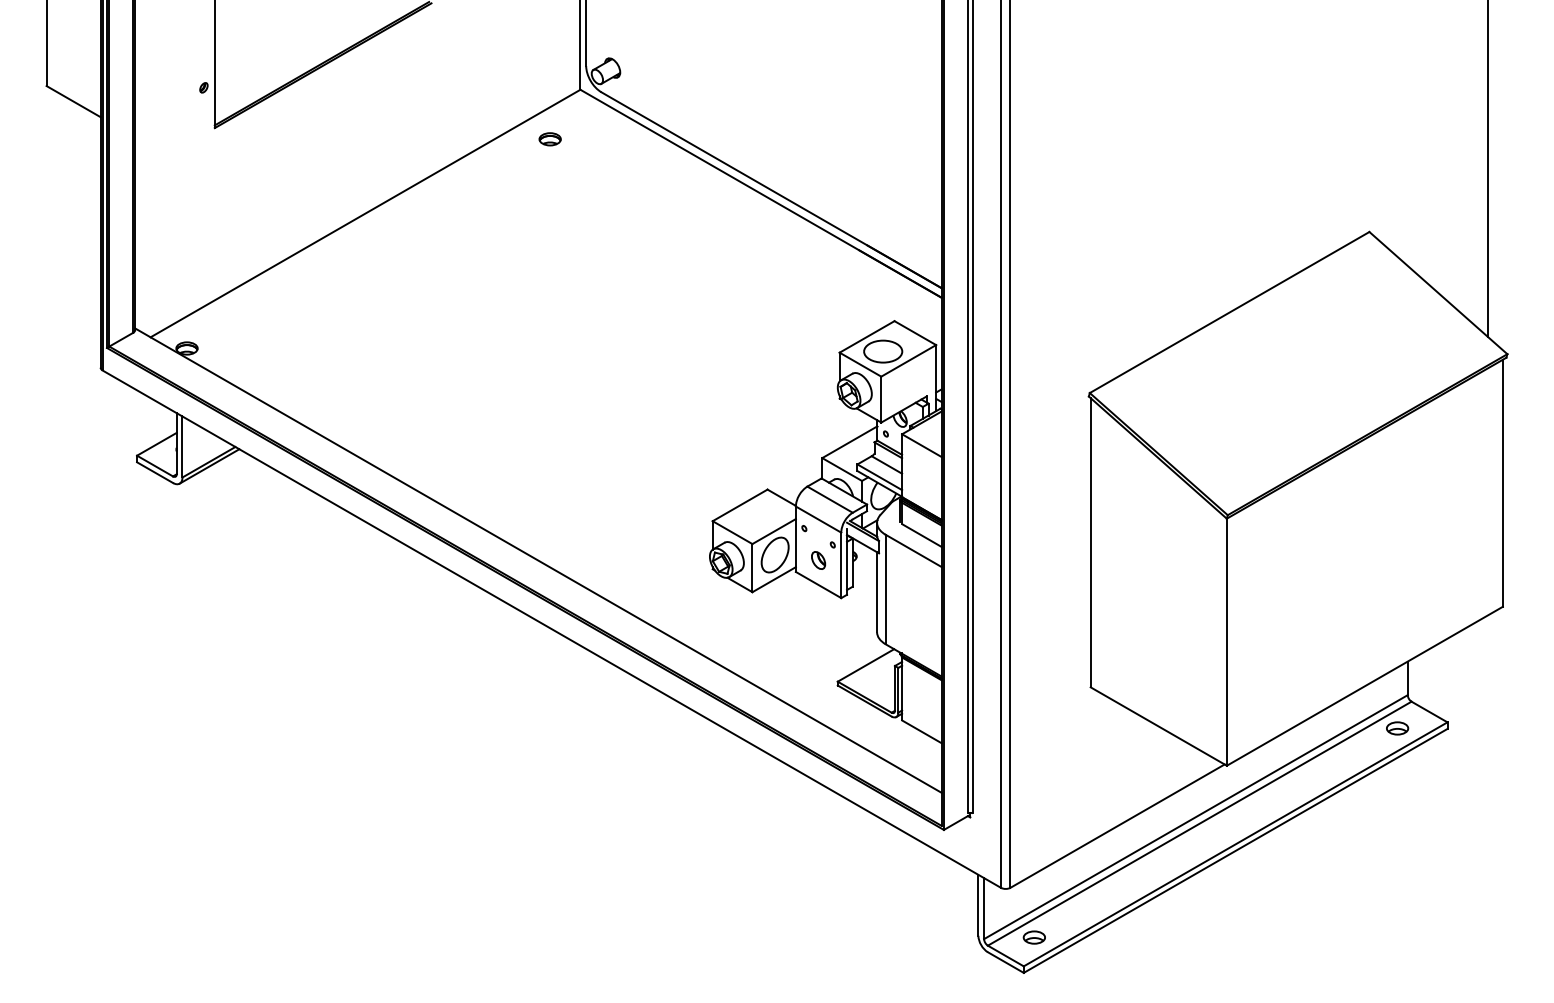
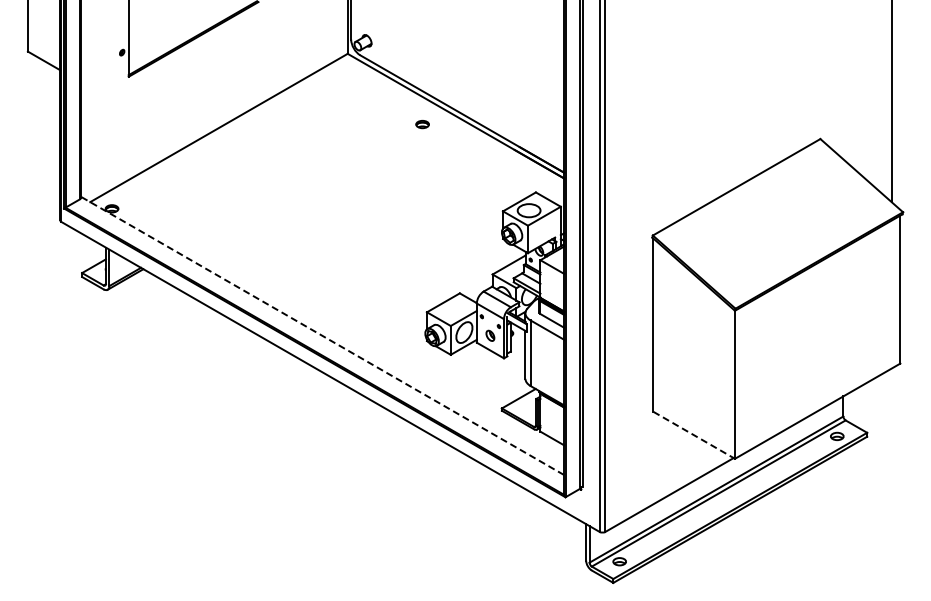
part: (549, 139) -> (422, 124), moved
line: (538, 559) -> (322, 335), solid -> dashed
line: (1159, 726) -> (694, 435), solid -> dashed

